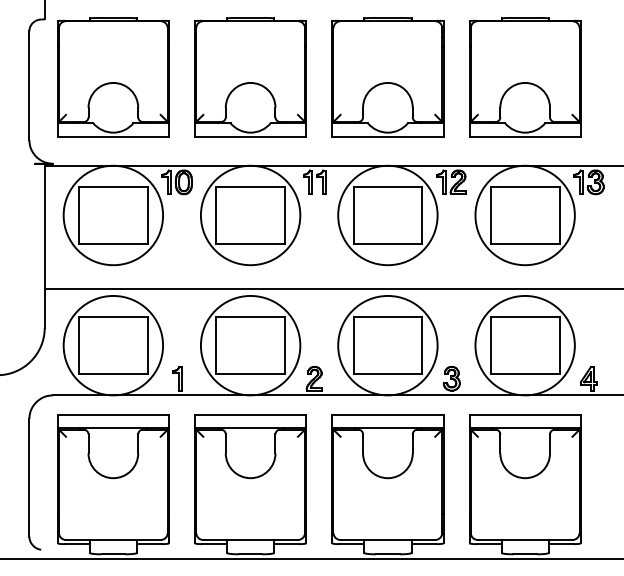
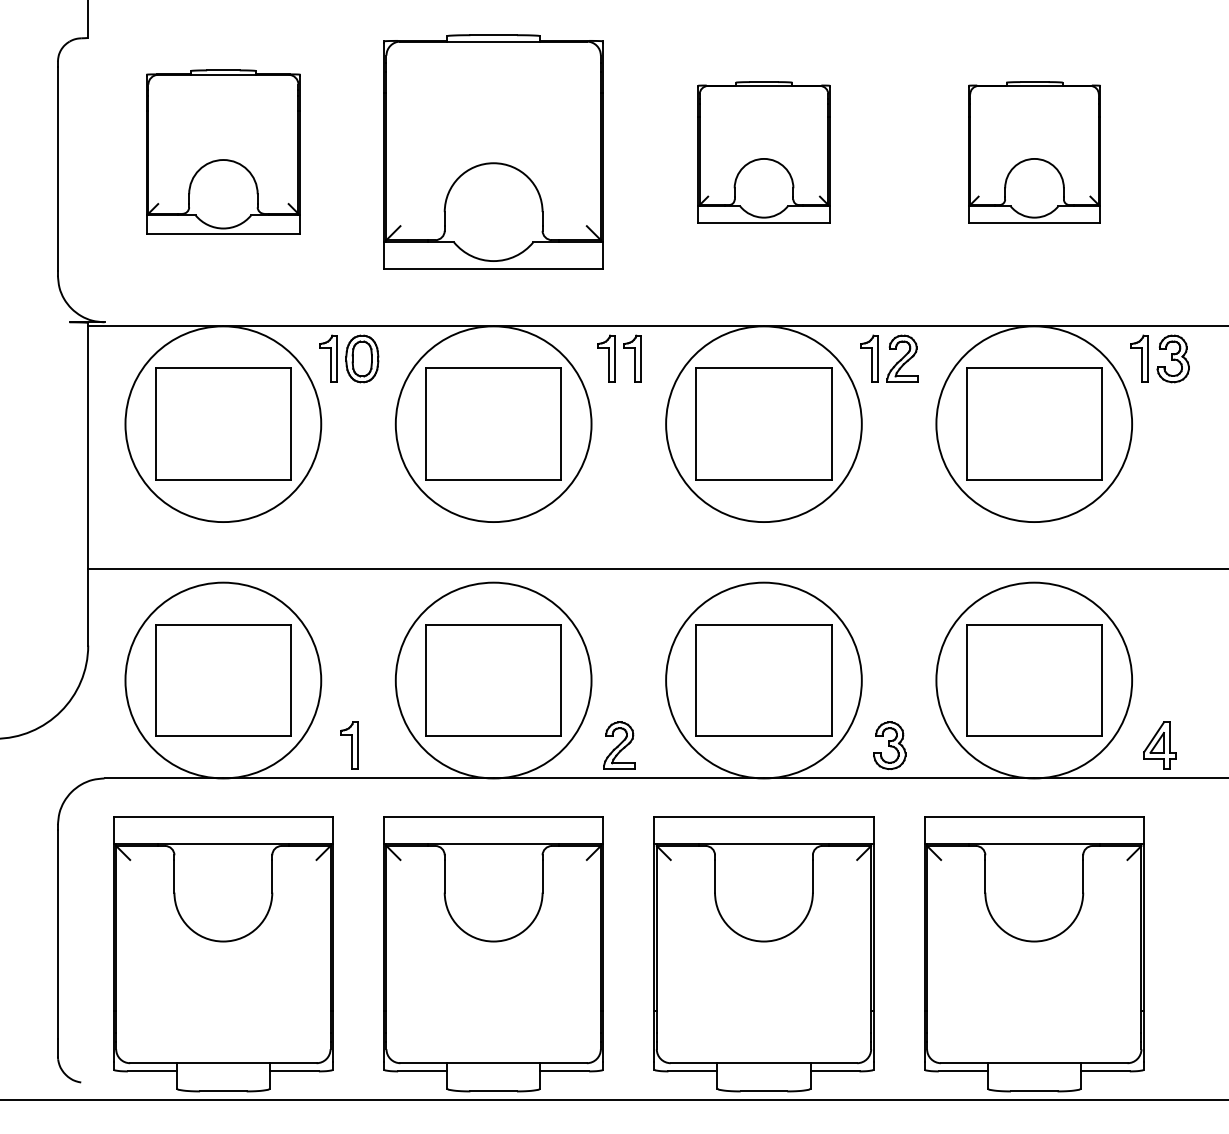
part: (113, 77) -> (223, 152), size x0.7
part: (387, 77) -> (763, 152), size x0.6
part: (525, 77) -> (1034, 152), size x0.6

